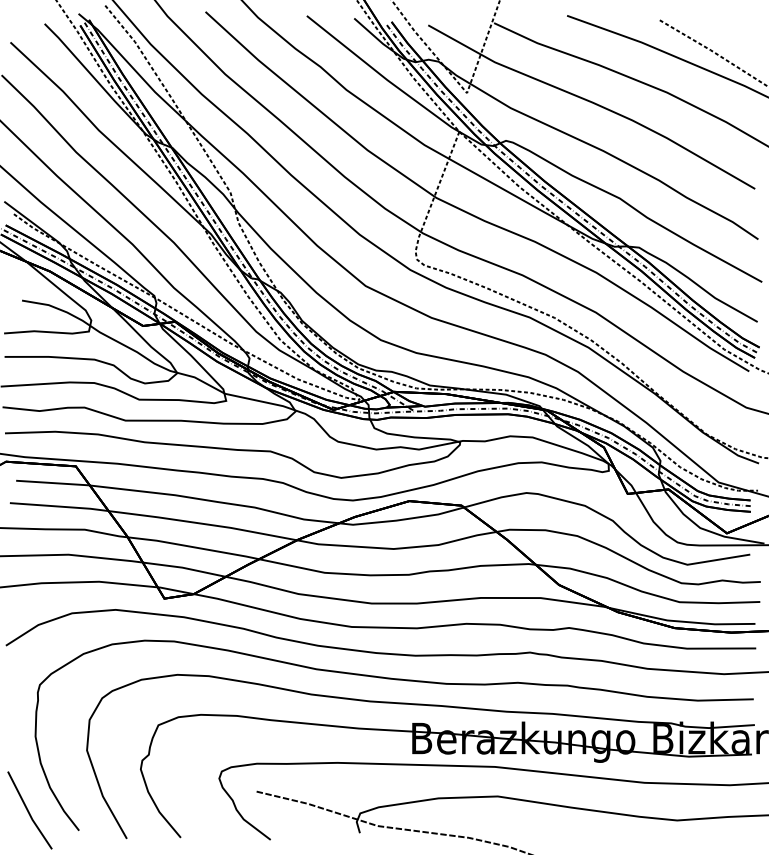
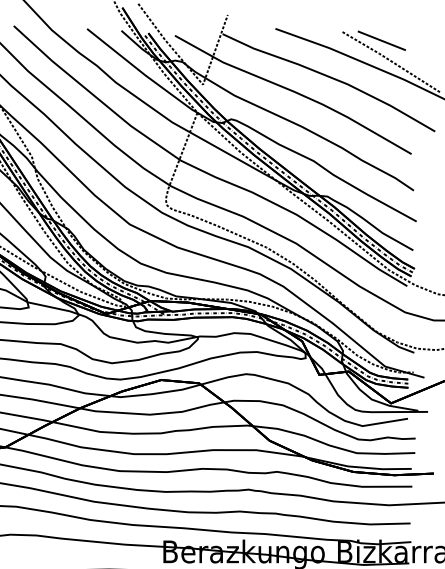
line: (713, 32) -> (381, 40), added

